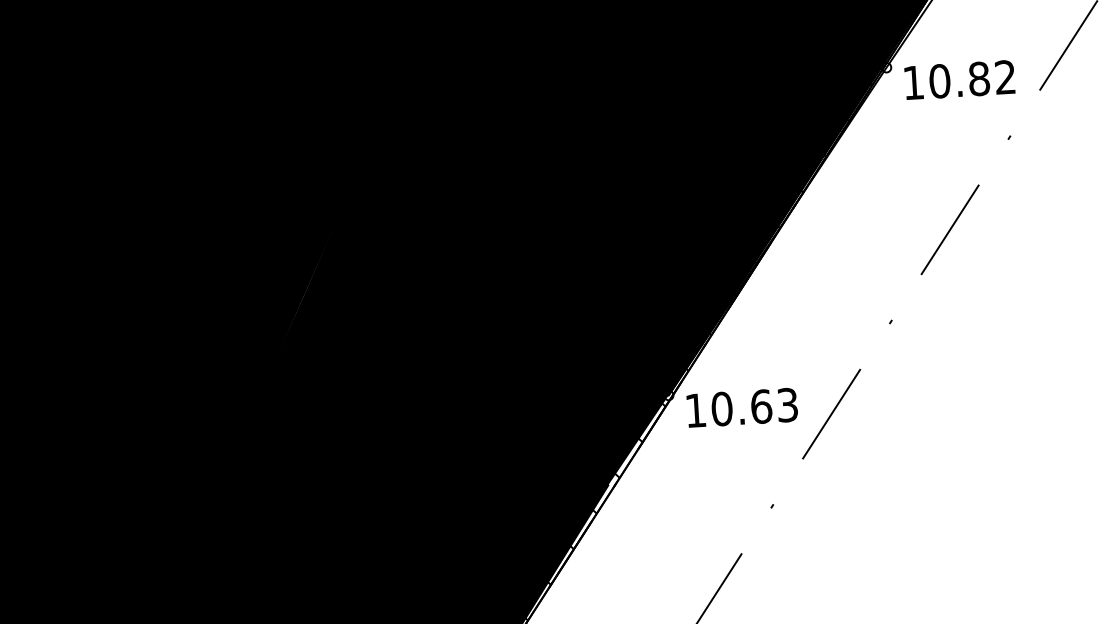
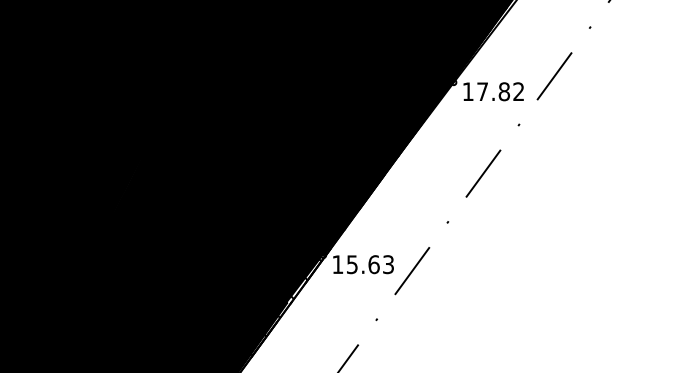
text: (939, 80) -> (482, 91), 10.82 -> 17.82
text: (722, 408) -> (352, 264), 10.63 -> 15.63

